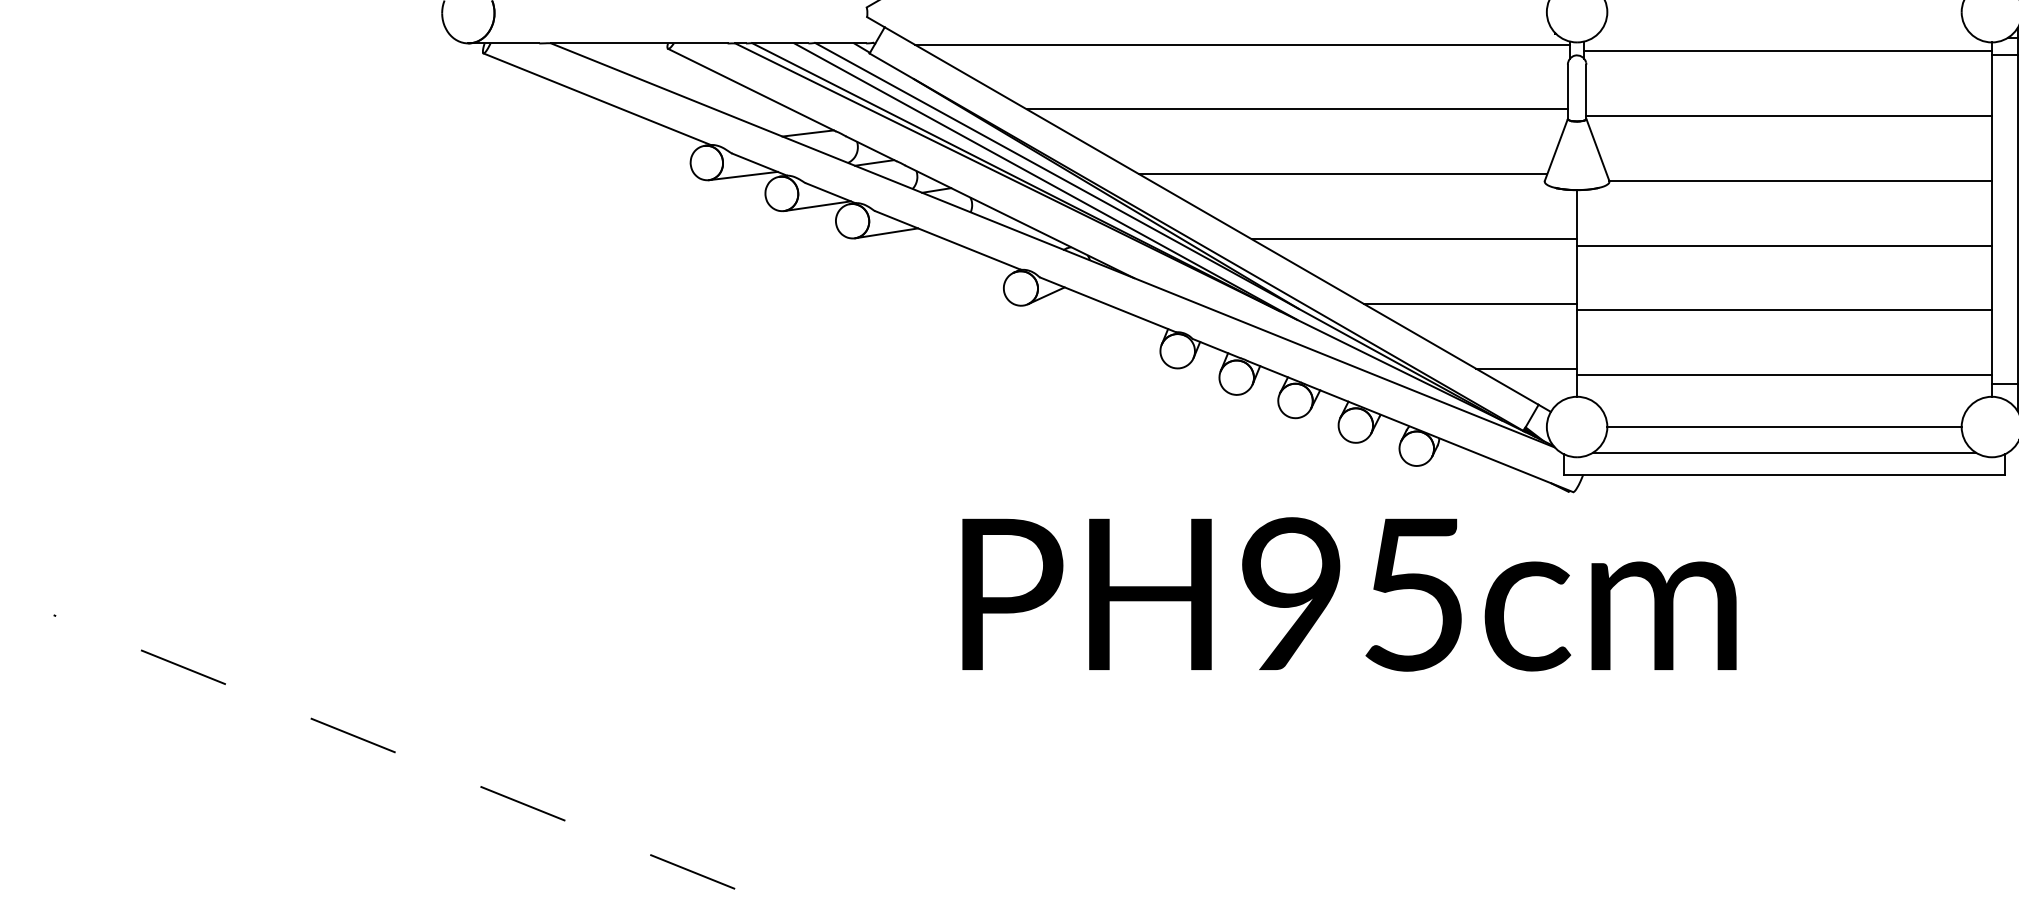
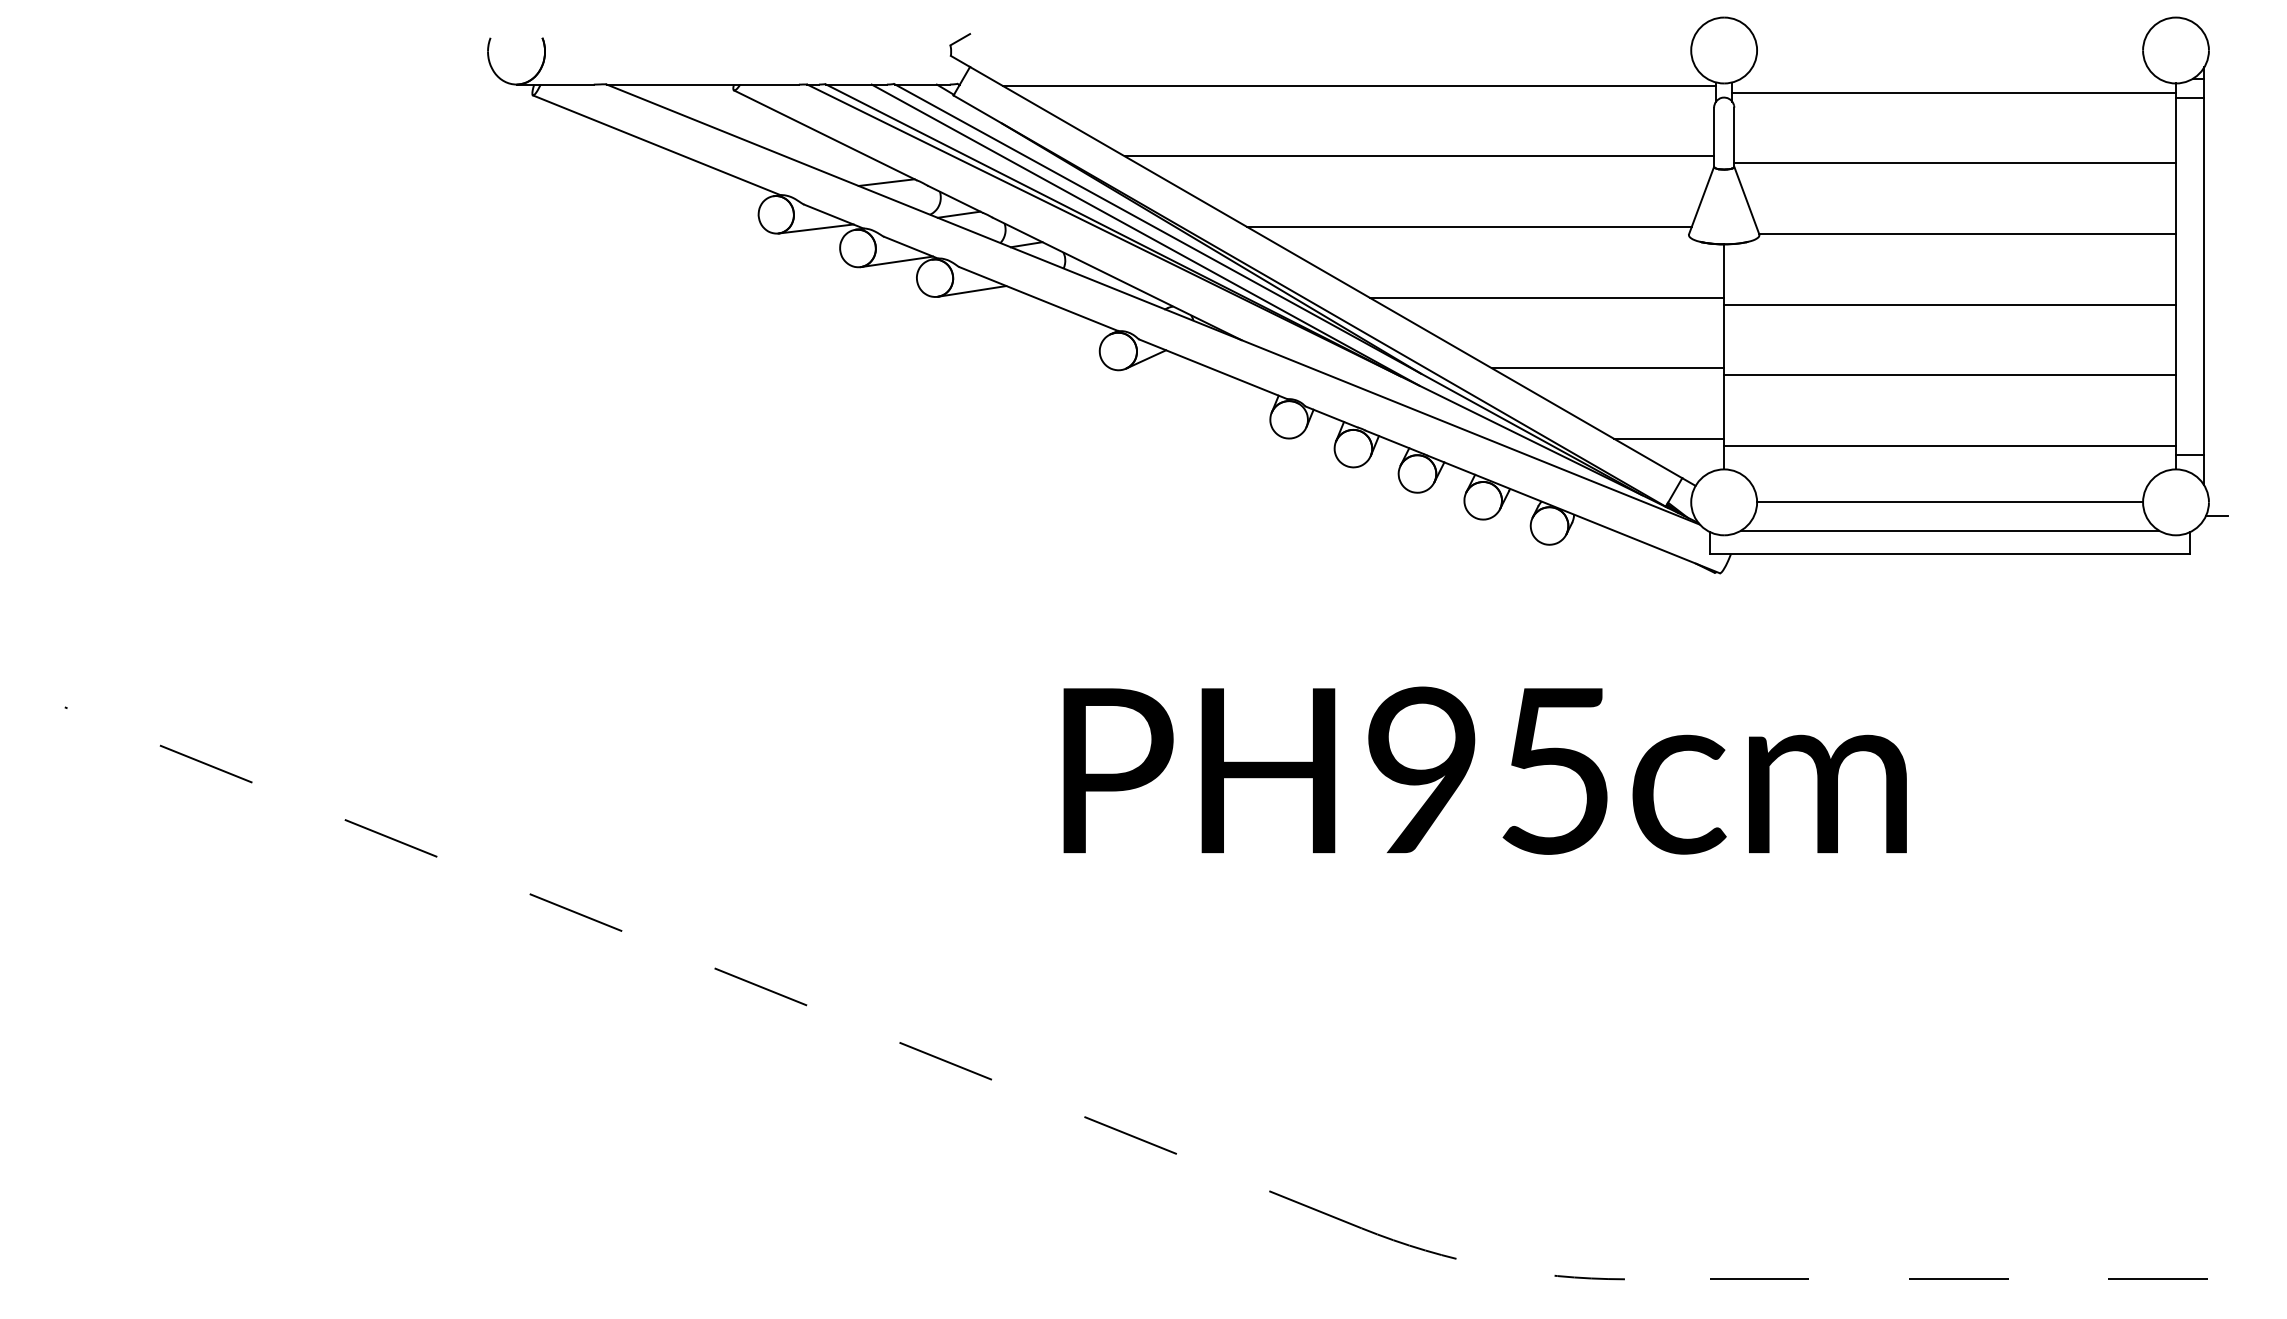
text: (1348, 594) -> (1484, 770), moved

